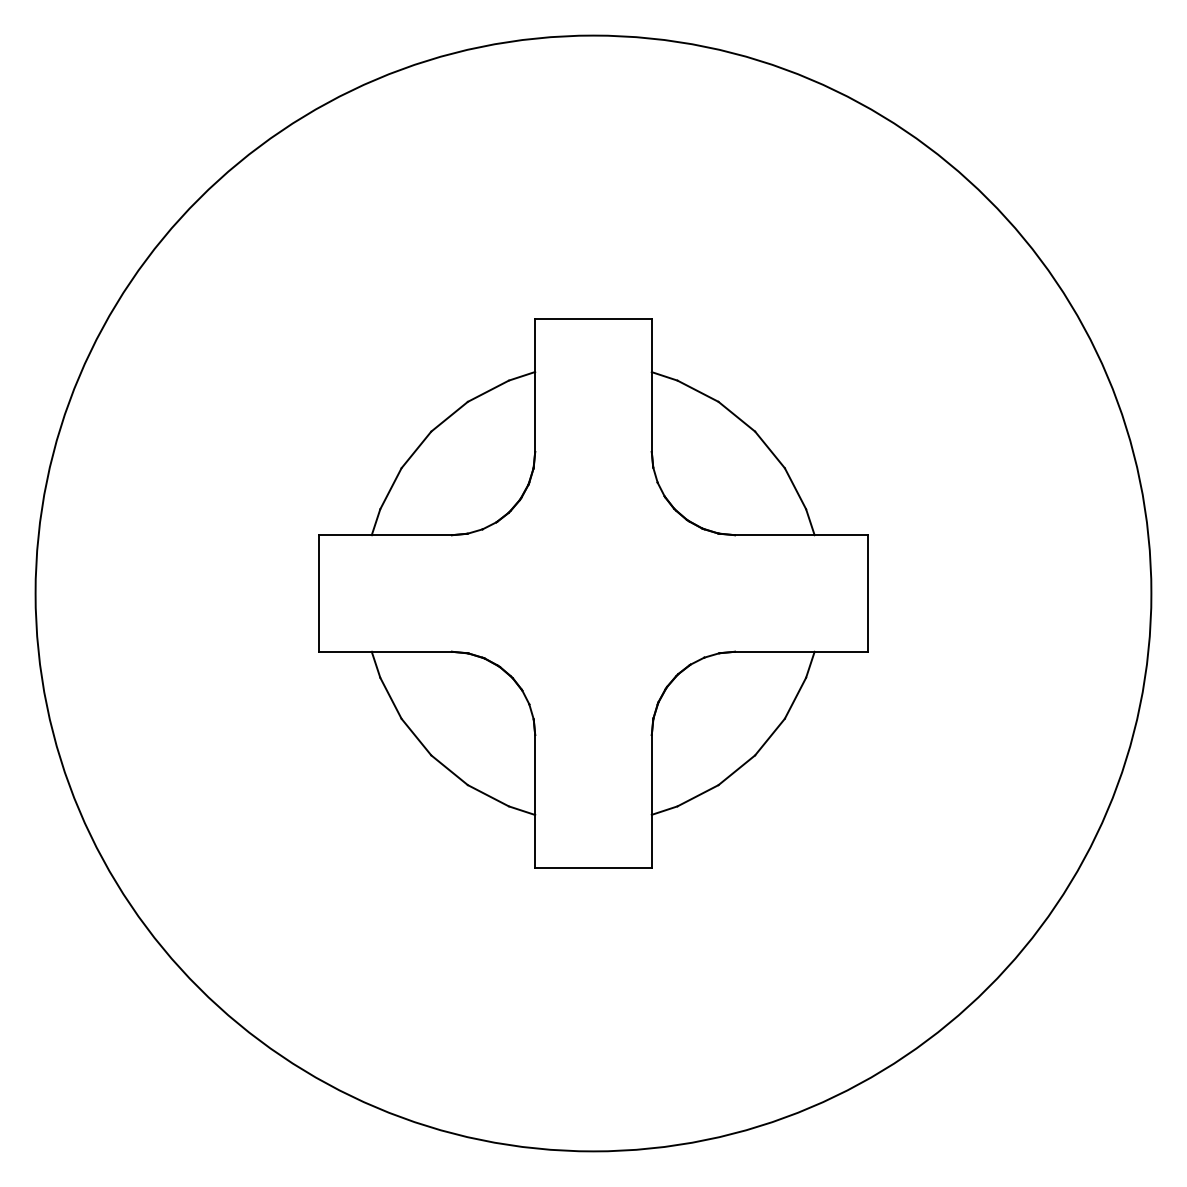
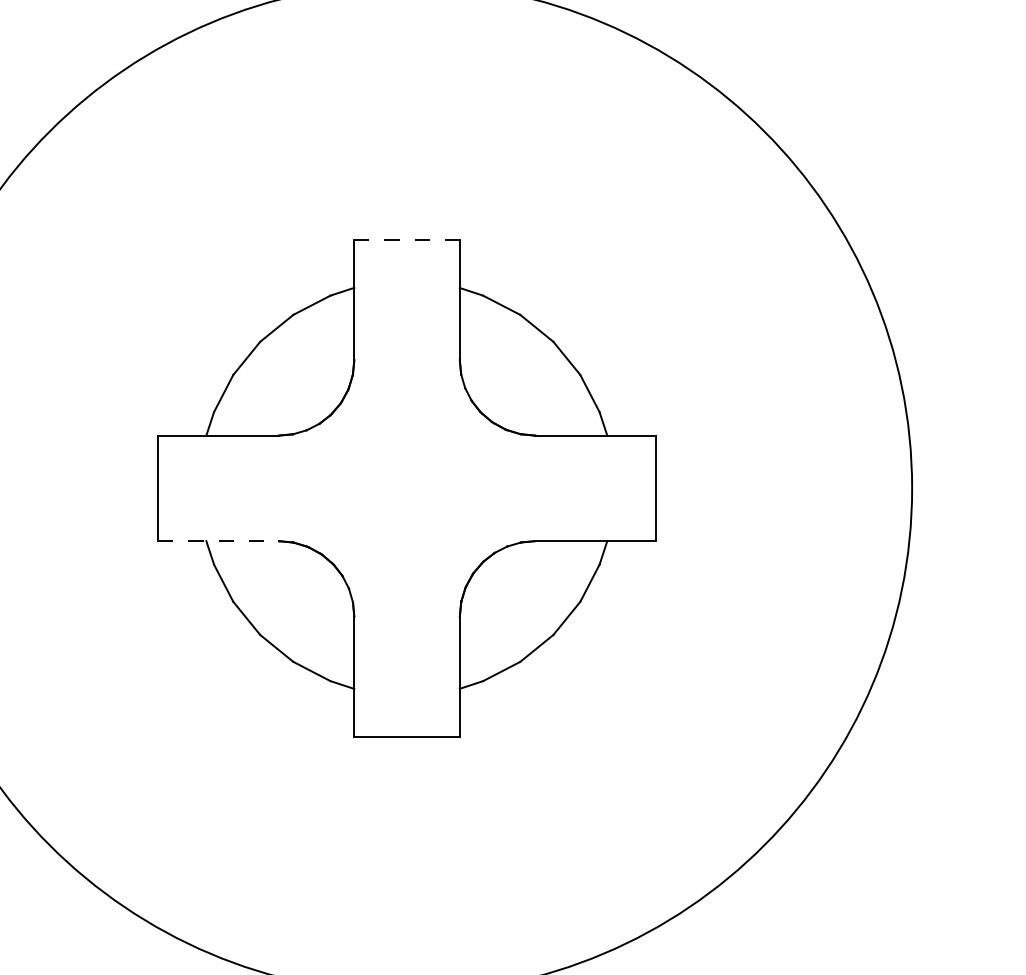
line: (594, 318) -> (407, 239), solid -> dashed
line: (385, 651) -> (218, 540), solid -> dashed

